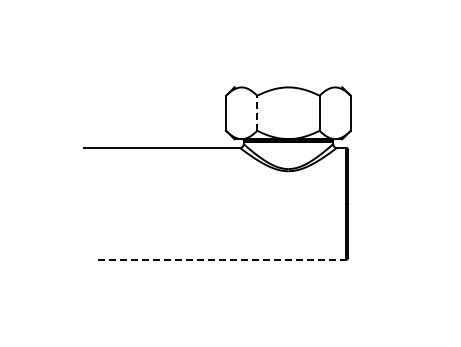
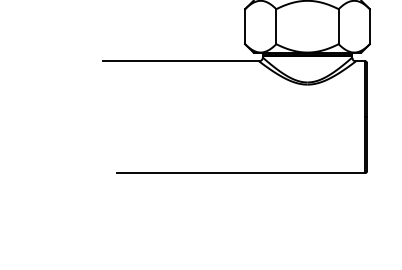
line: (257, 112) -> (276, 25), dashed -> solid
line: (222, 259) -> (241, 172), dashed -> solid

